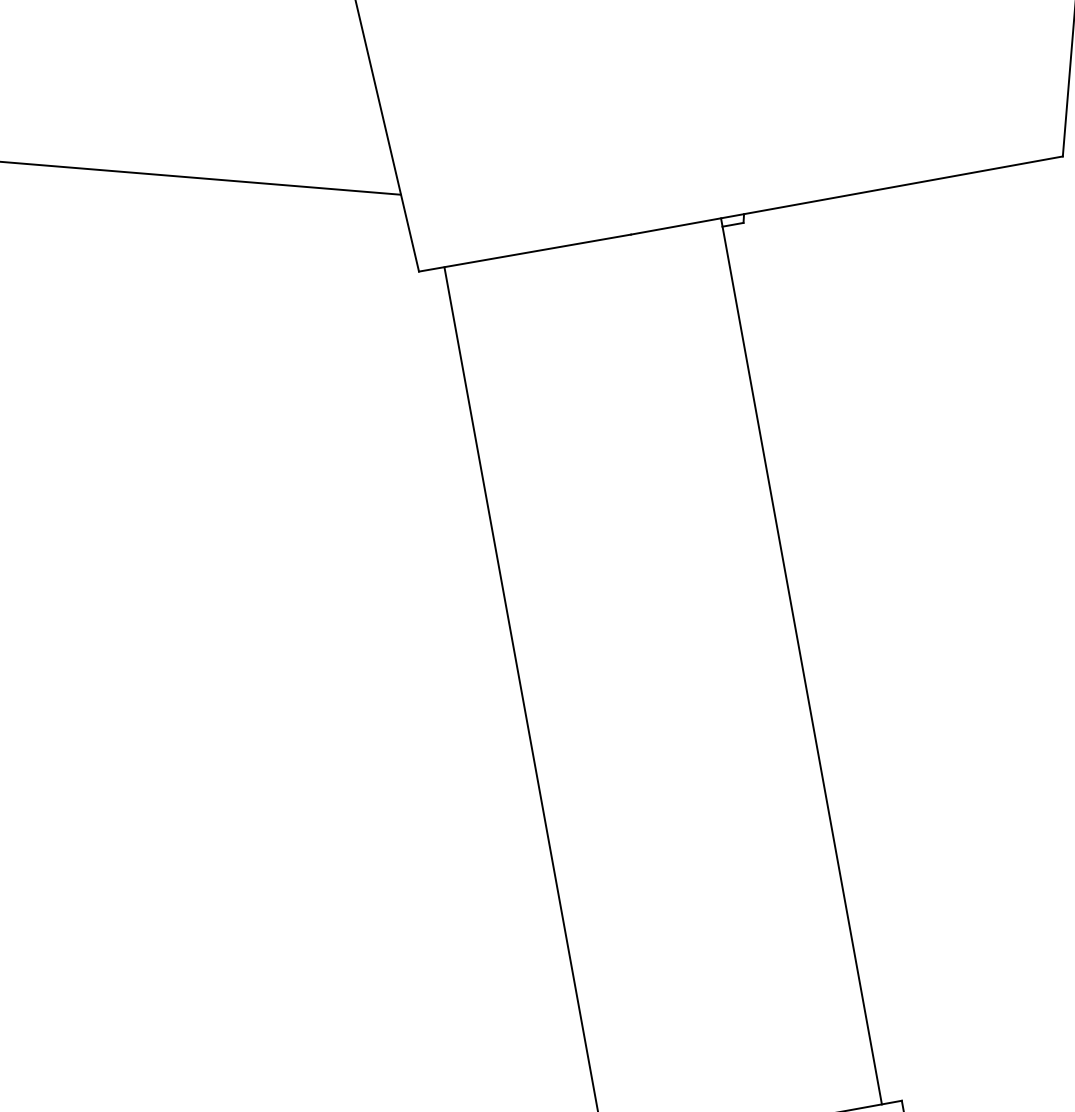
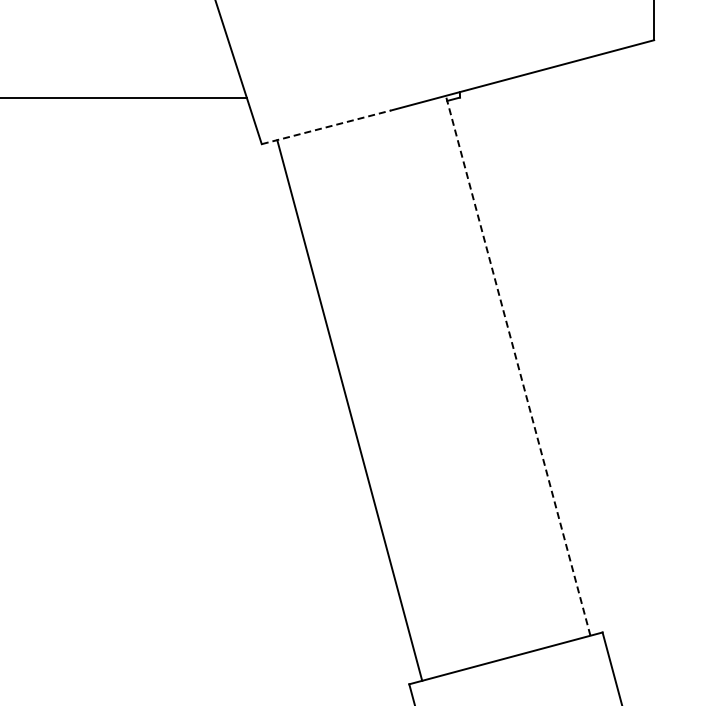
line: (525, 253) -> (326, 127), solid -> dashed
line: (802, 660) -> (518, 365), solid -> dashed

